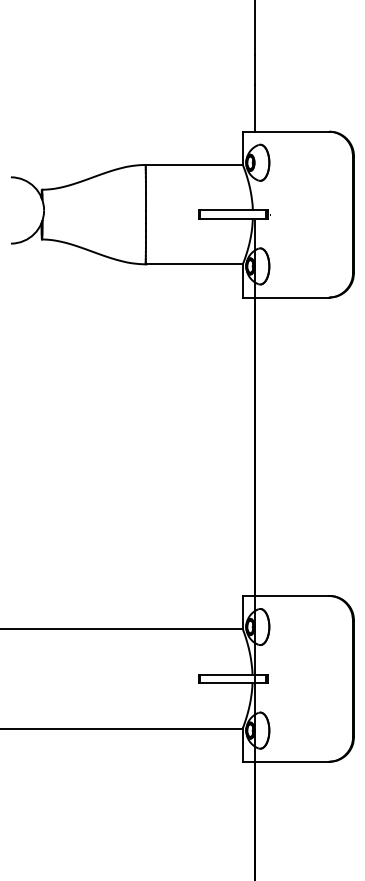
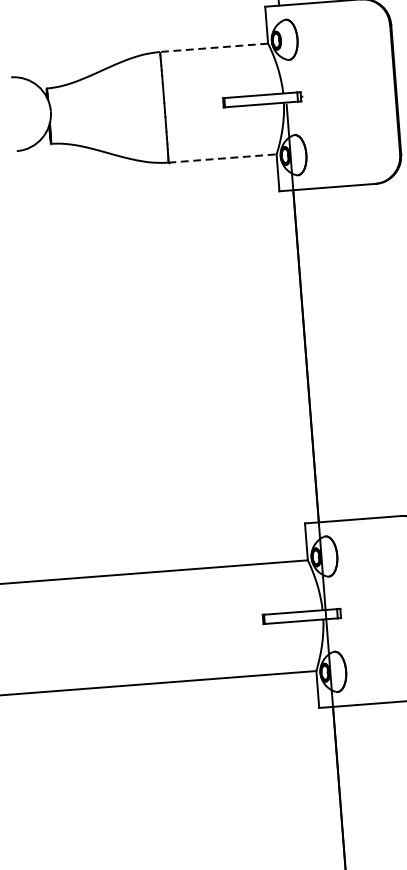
line: (194, 164) -> (214, 47), solid -> dashed
line: (194, 264) -> (222, 158), solid -> dashed

